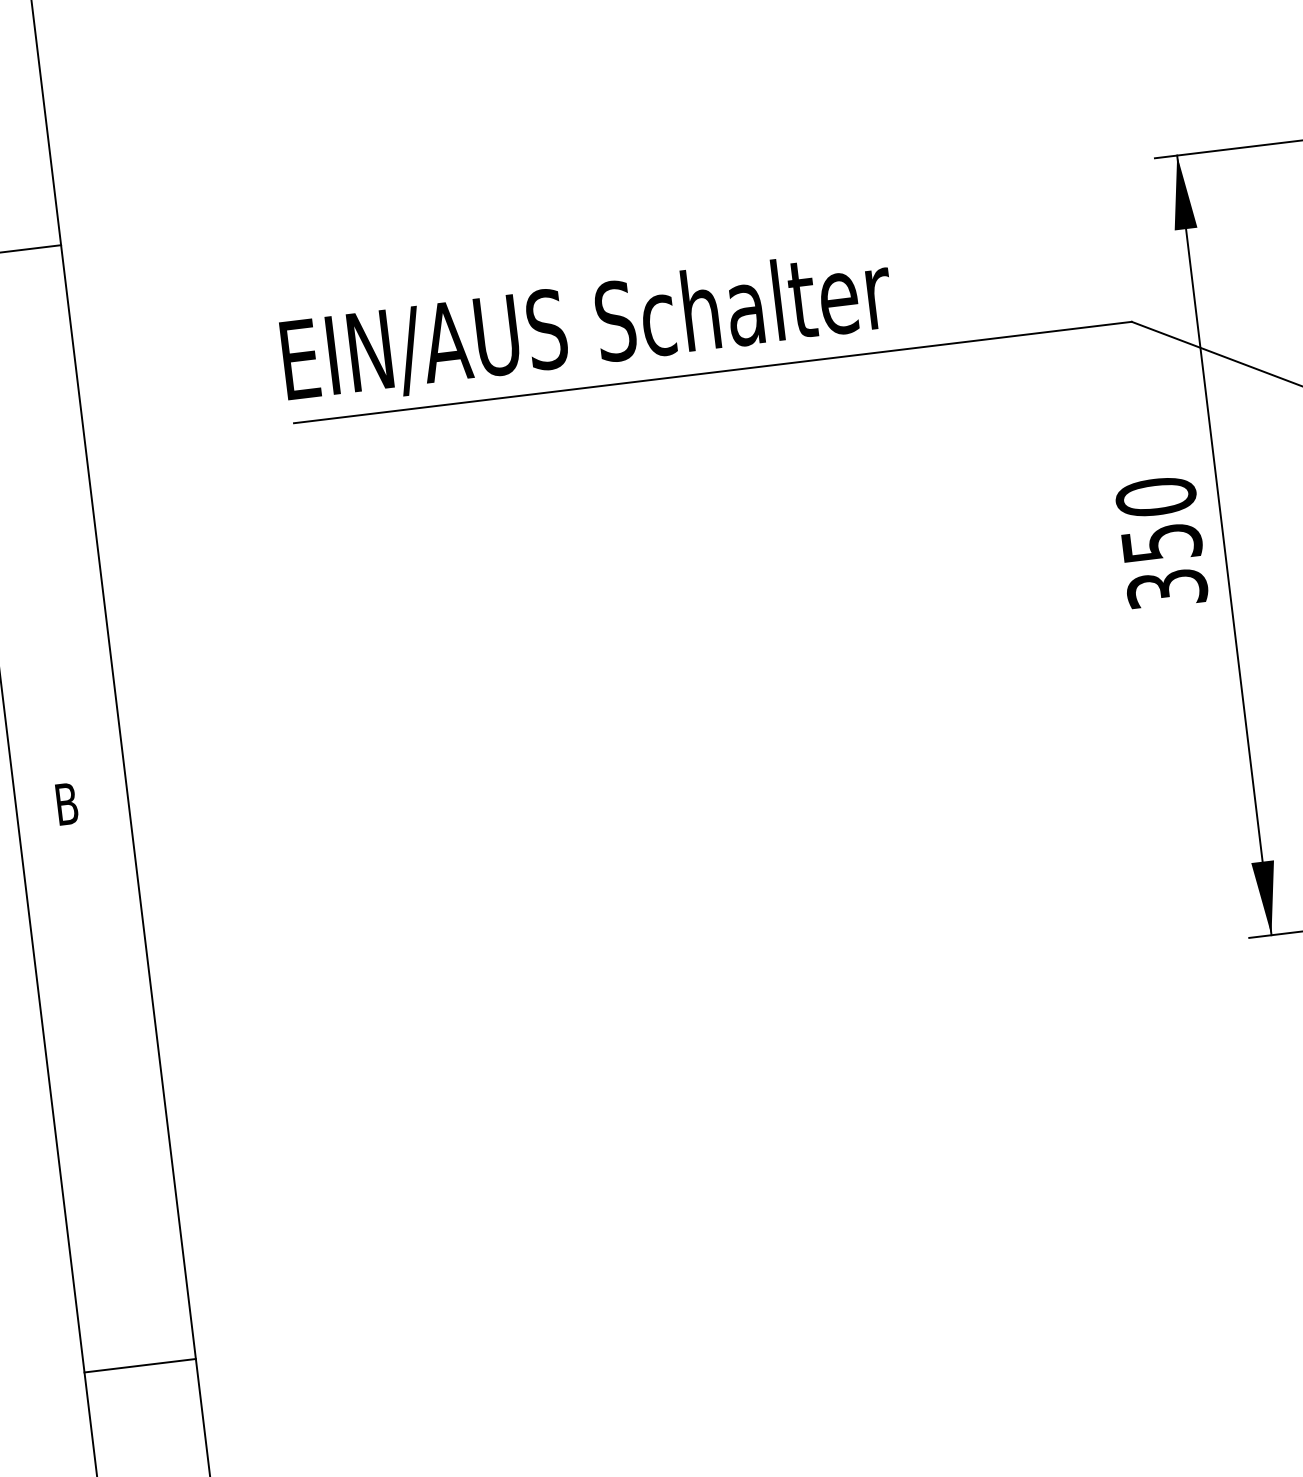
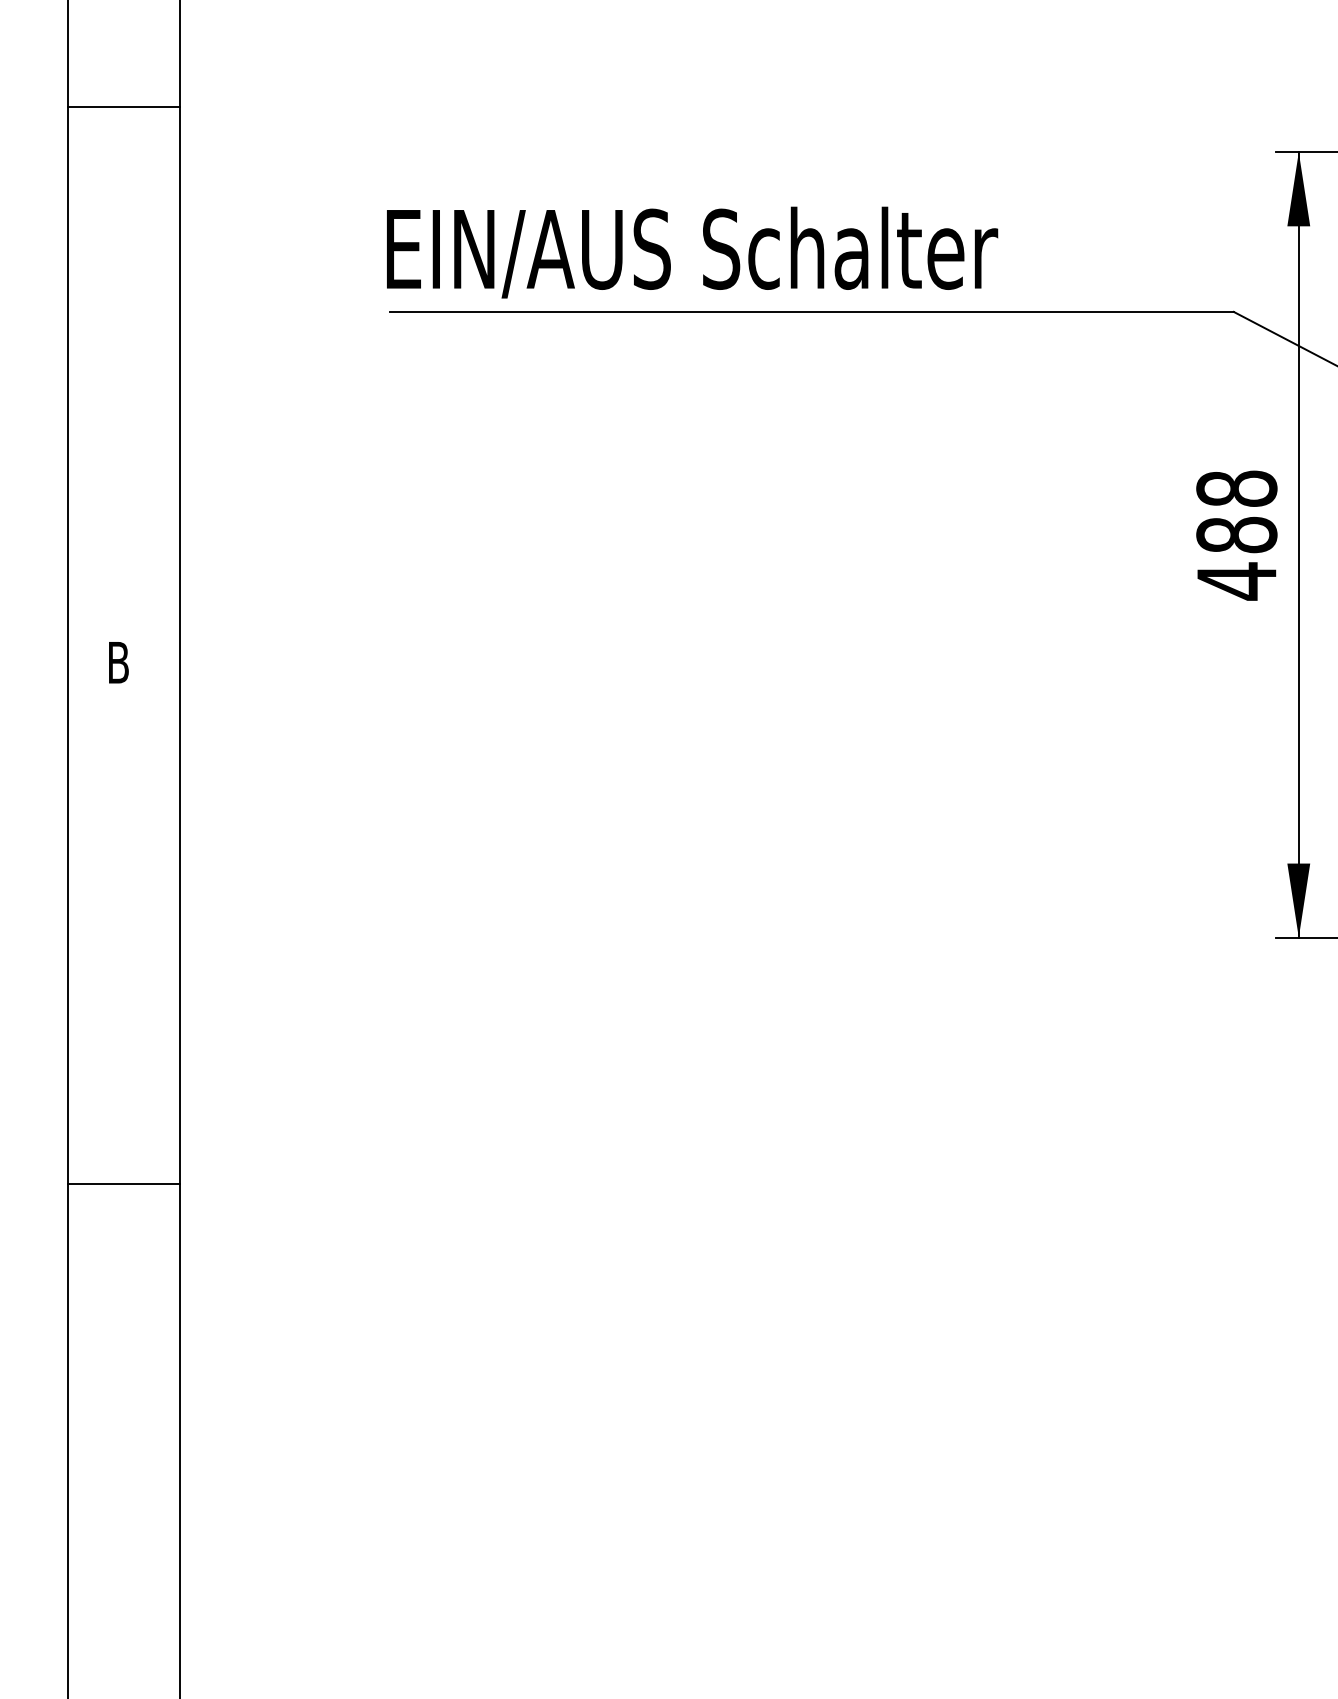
text: (1161, 543) -> (1236, 535), 350 -> 488
line: (139, 1366) -> (123, 1184), moved

